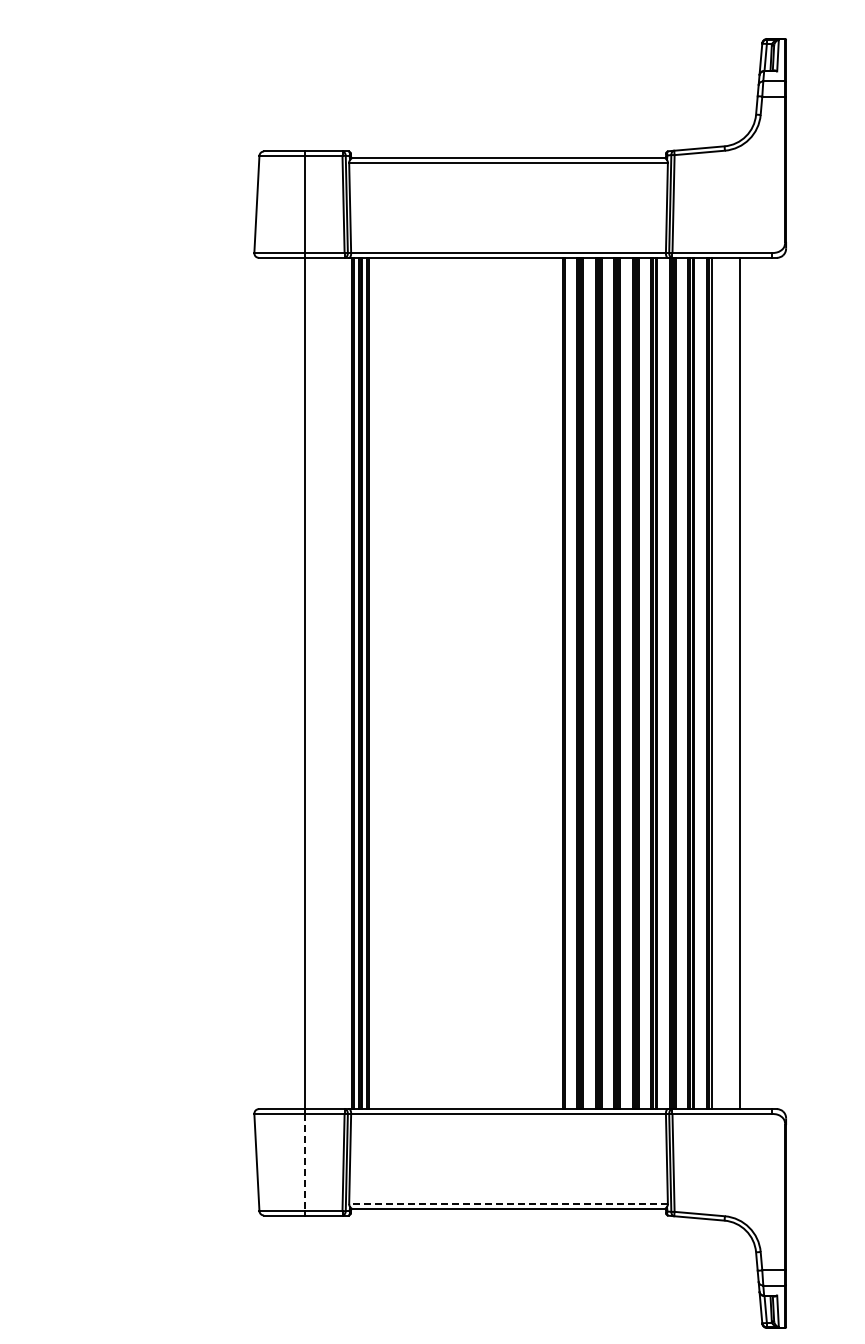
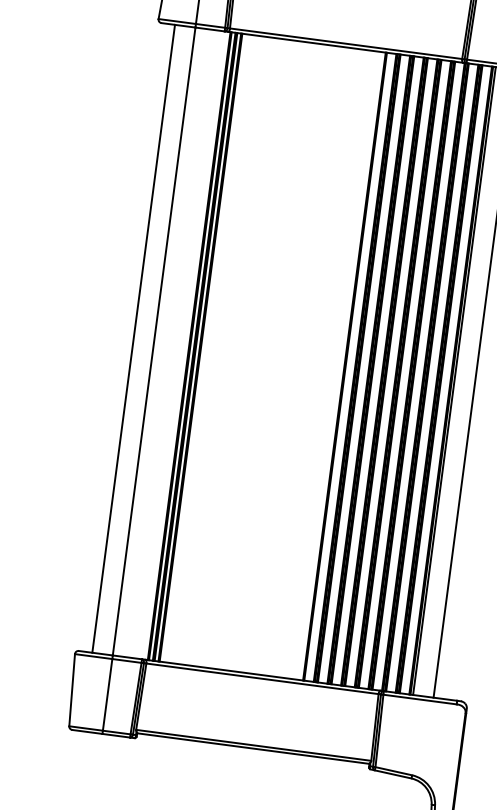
line: (277, 683) -> (133, 338), added
line: (304, 1162) -> (107, 694), dashed -> solid
line: (508, 1204) -> (253, 745), dashed -> solid

